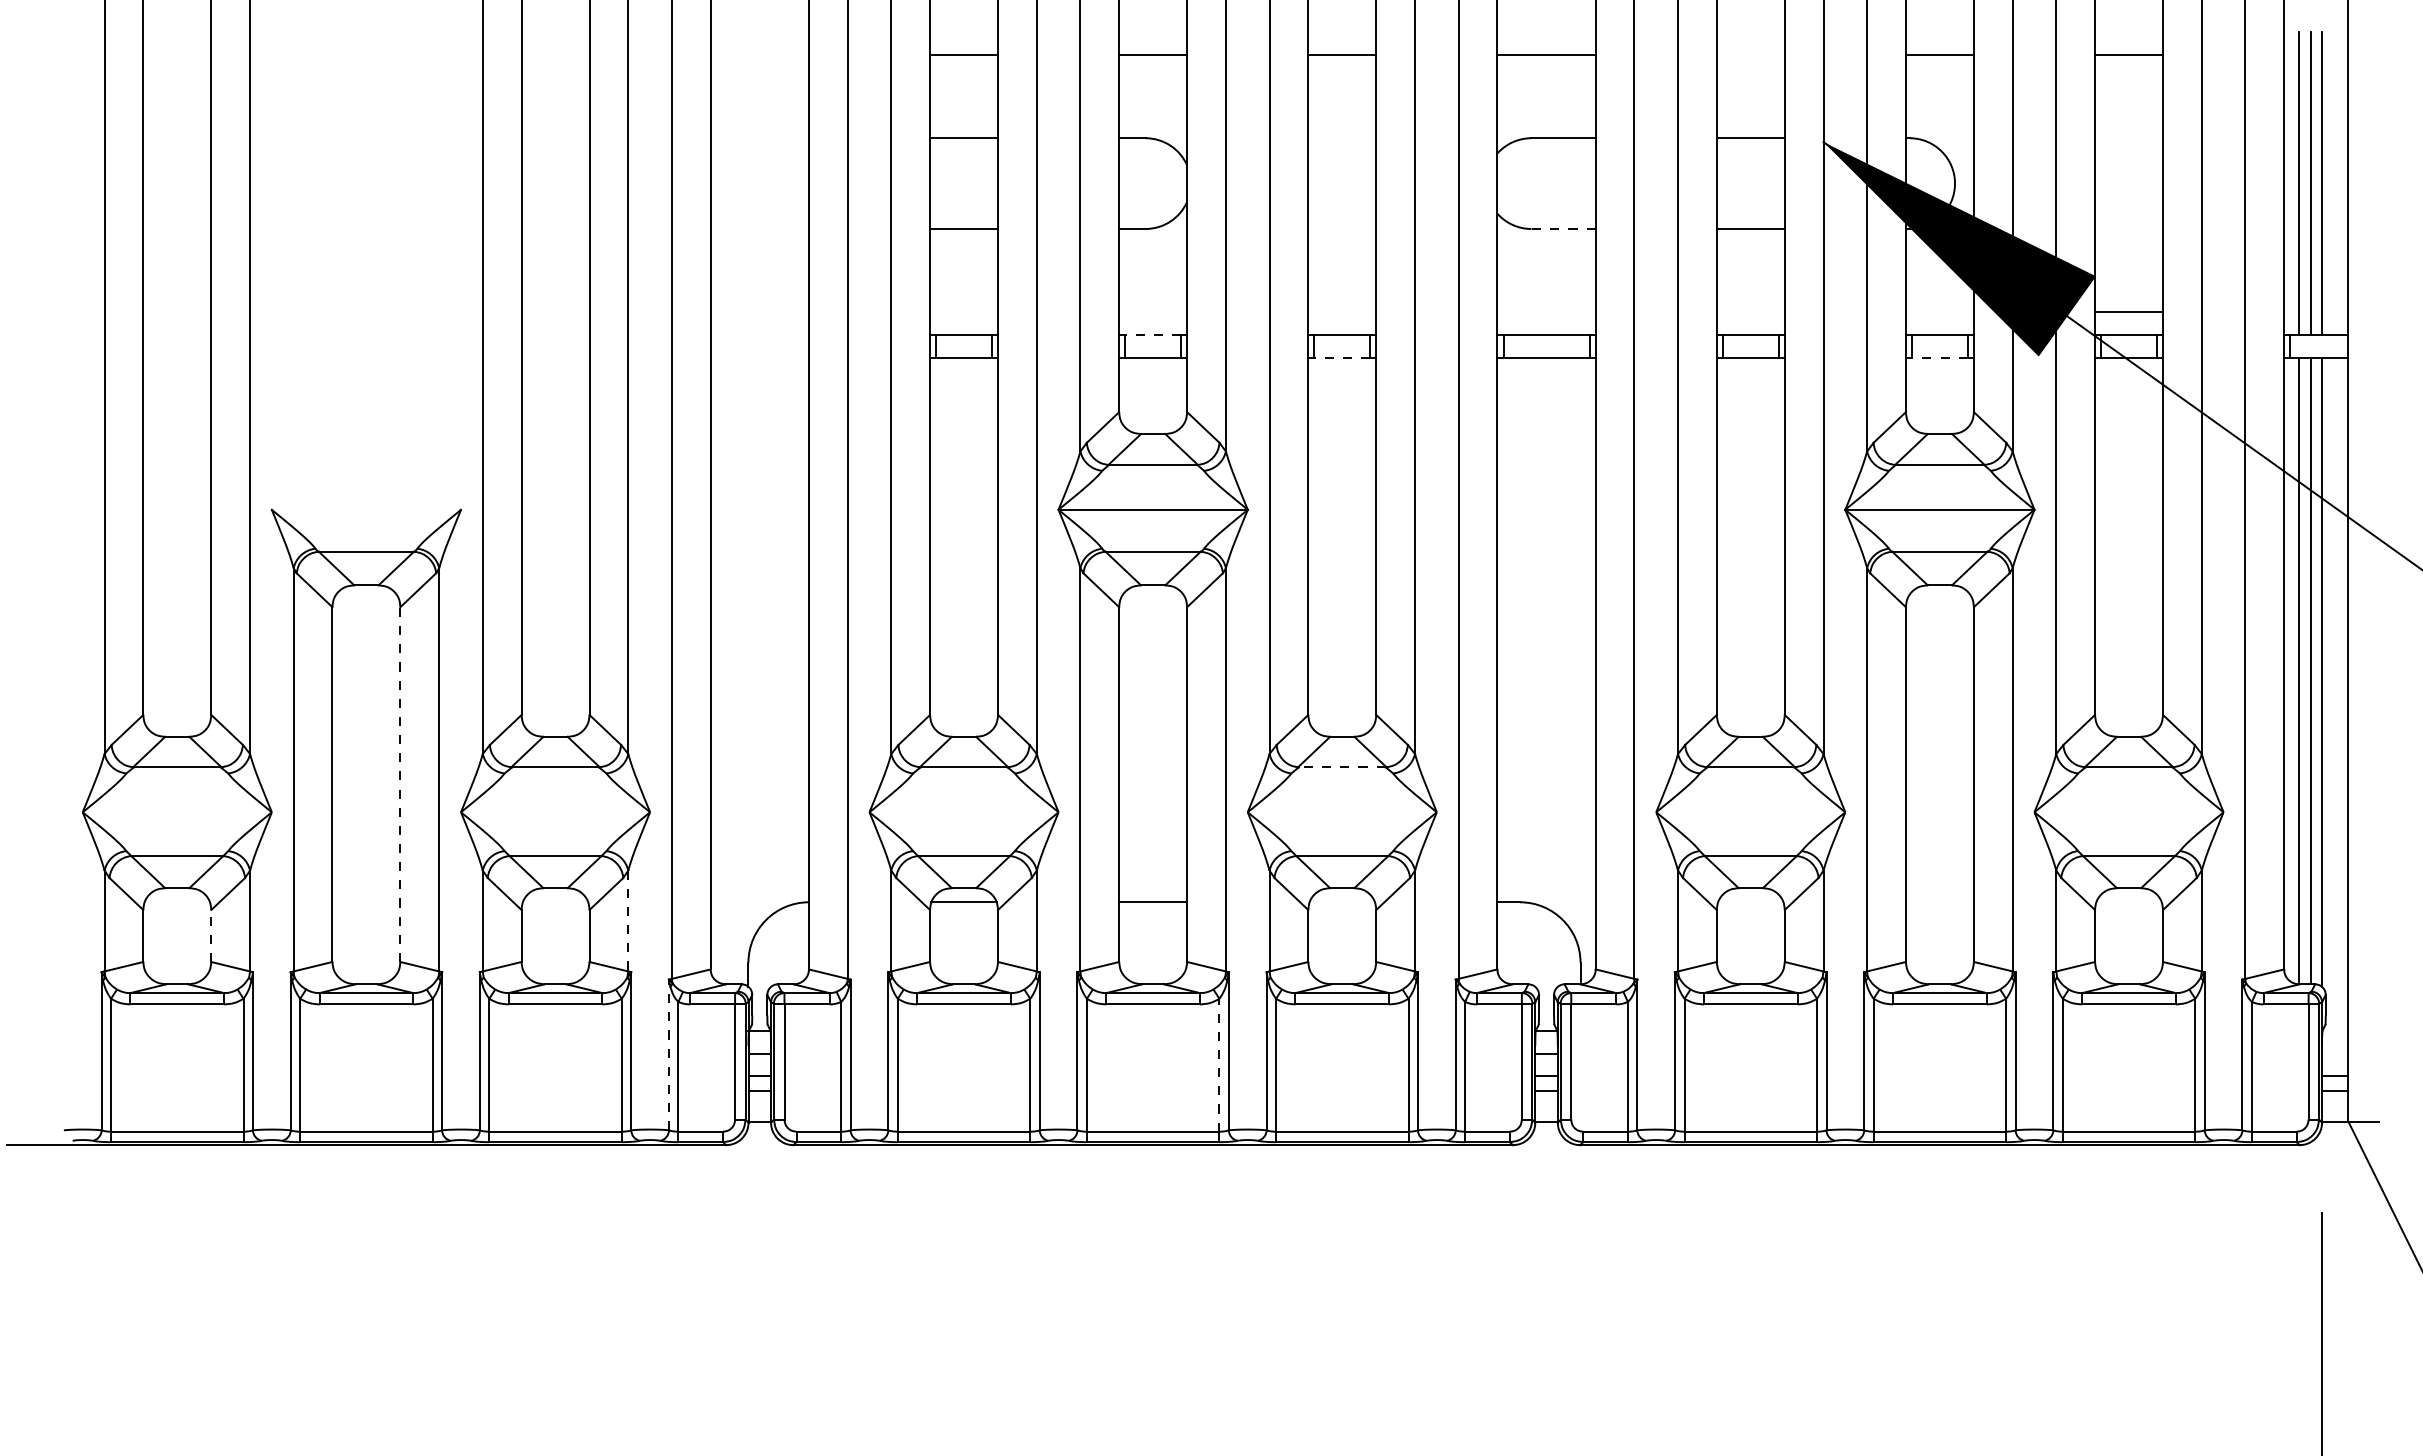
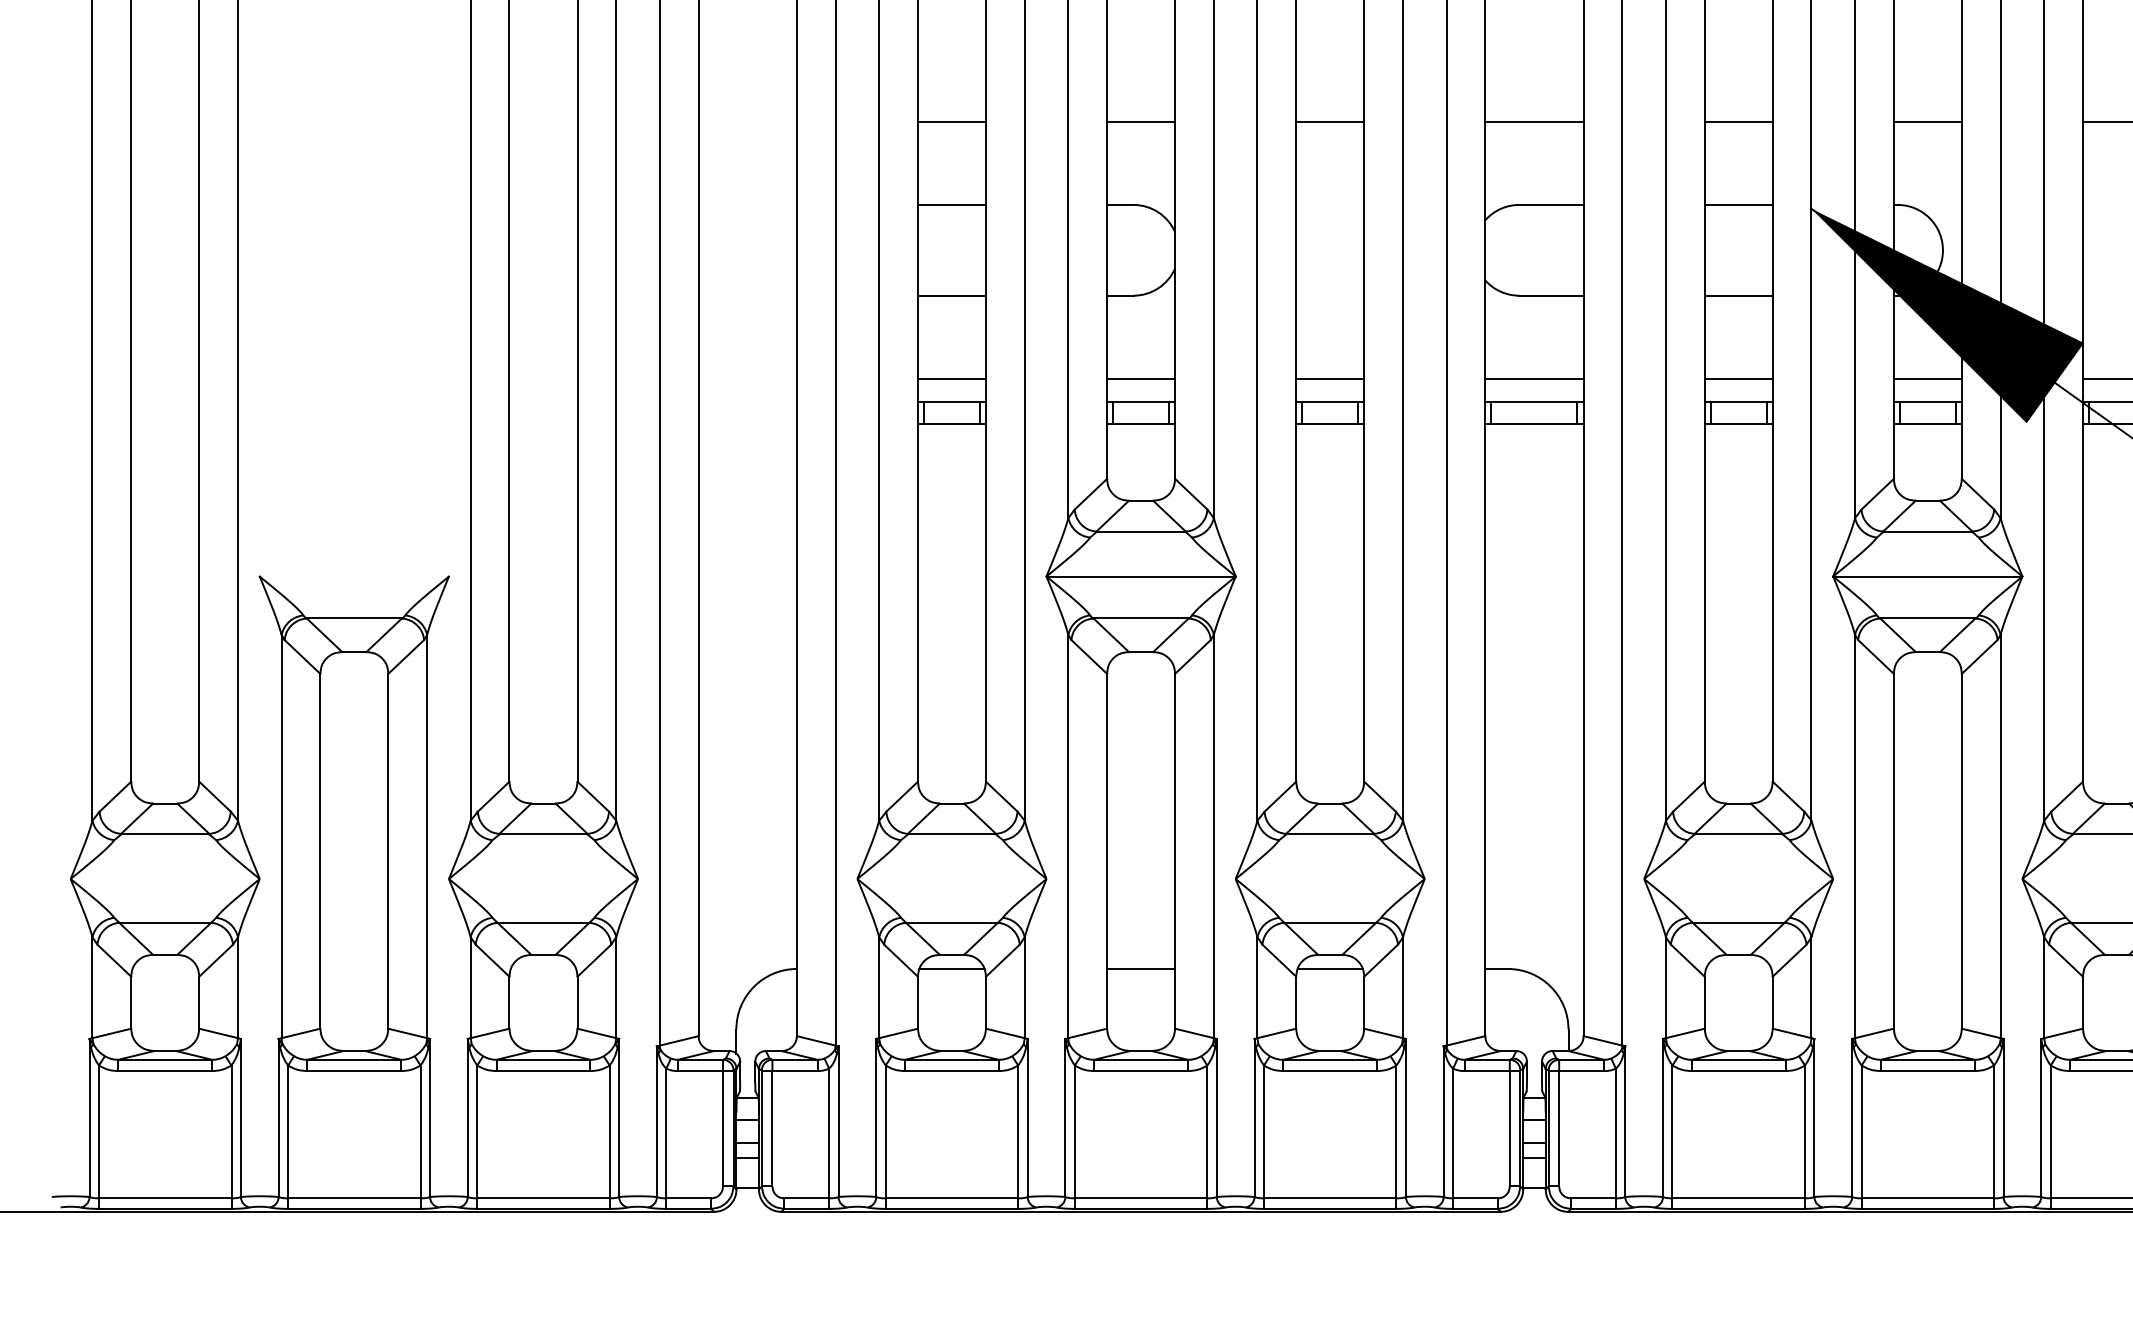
line: (1750, 55) -> (1738, 122), added
line: (1563, 229) -> (1551, 296), dashed -> solid
line: (964, 312) -> (952, 379), added
line: (1153, 312) -> (1141, 379), added
line: (1342, 312) -> (1330, 379), added
line: (1546, 312) -> (1534, 379), added
line: (1750, 312) -> (1738, 379), added
line: (1939, 312) -> (1927, 379), added
line: (1153, 334) -> (1141, 401), dashed -> solid
line: (1342, 357) -> (1330, 424), dashed -> solid
line: (1939, 357) -> (1927, 424), dashed -> solid
line: (1341, 767) -> (1329, 834), dashed -> solid
line: (400, 784) -> (388, 851), dashed -> solid
line: (1341, 902) -> (1329, 969), added
line: (628, 921) -> (616, 988), dashed -> solid
line: (211, 935) -> (199, 1002), dashed -> solid
line: (668, 1054) -> (656, 1121), dashed -> solid
line: (1219, 1064) -> (1207, 1131), dashed -> solid

